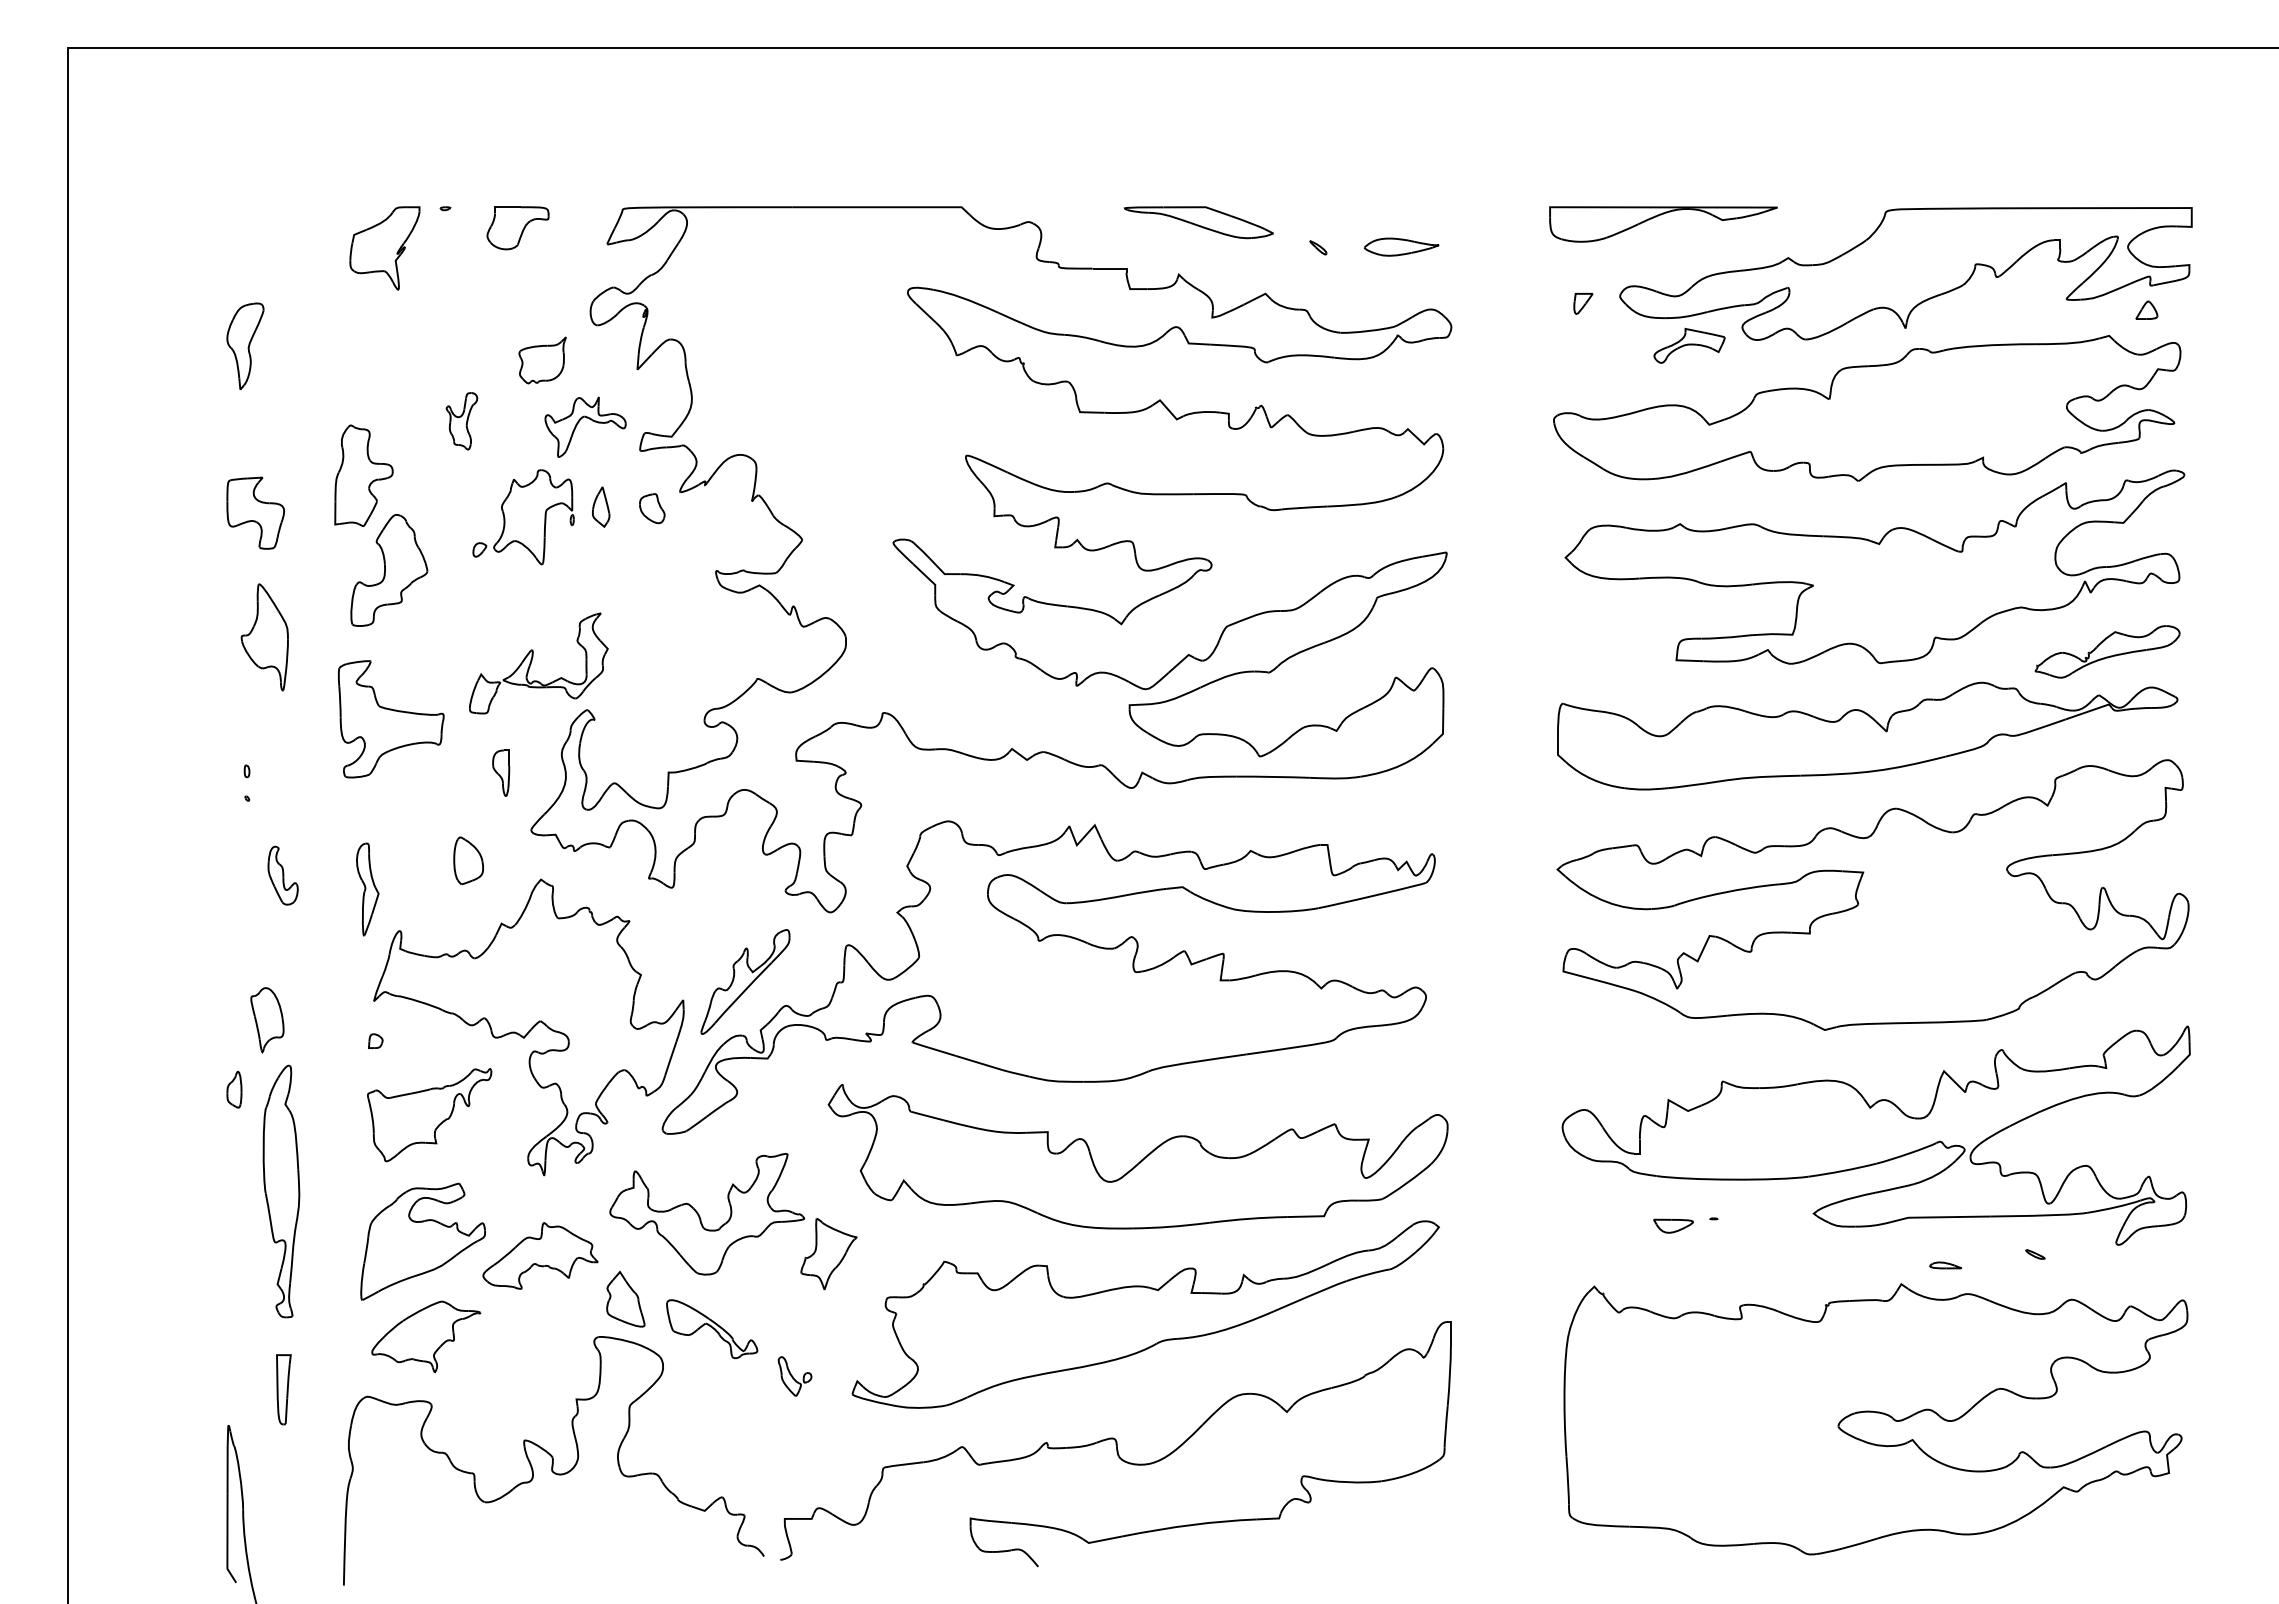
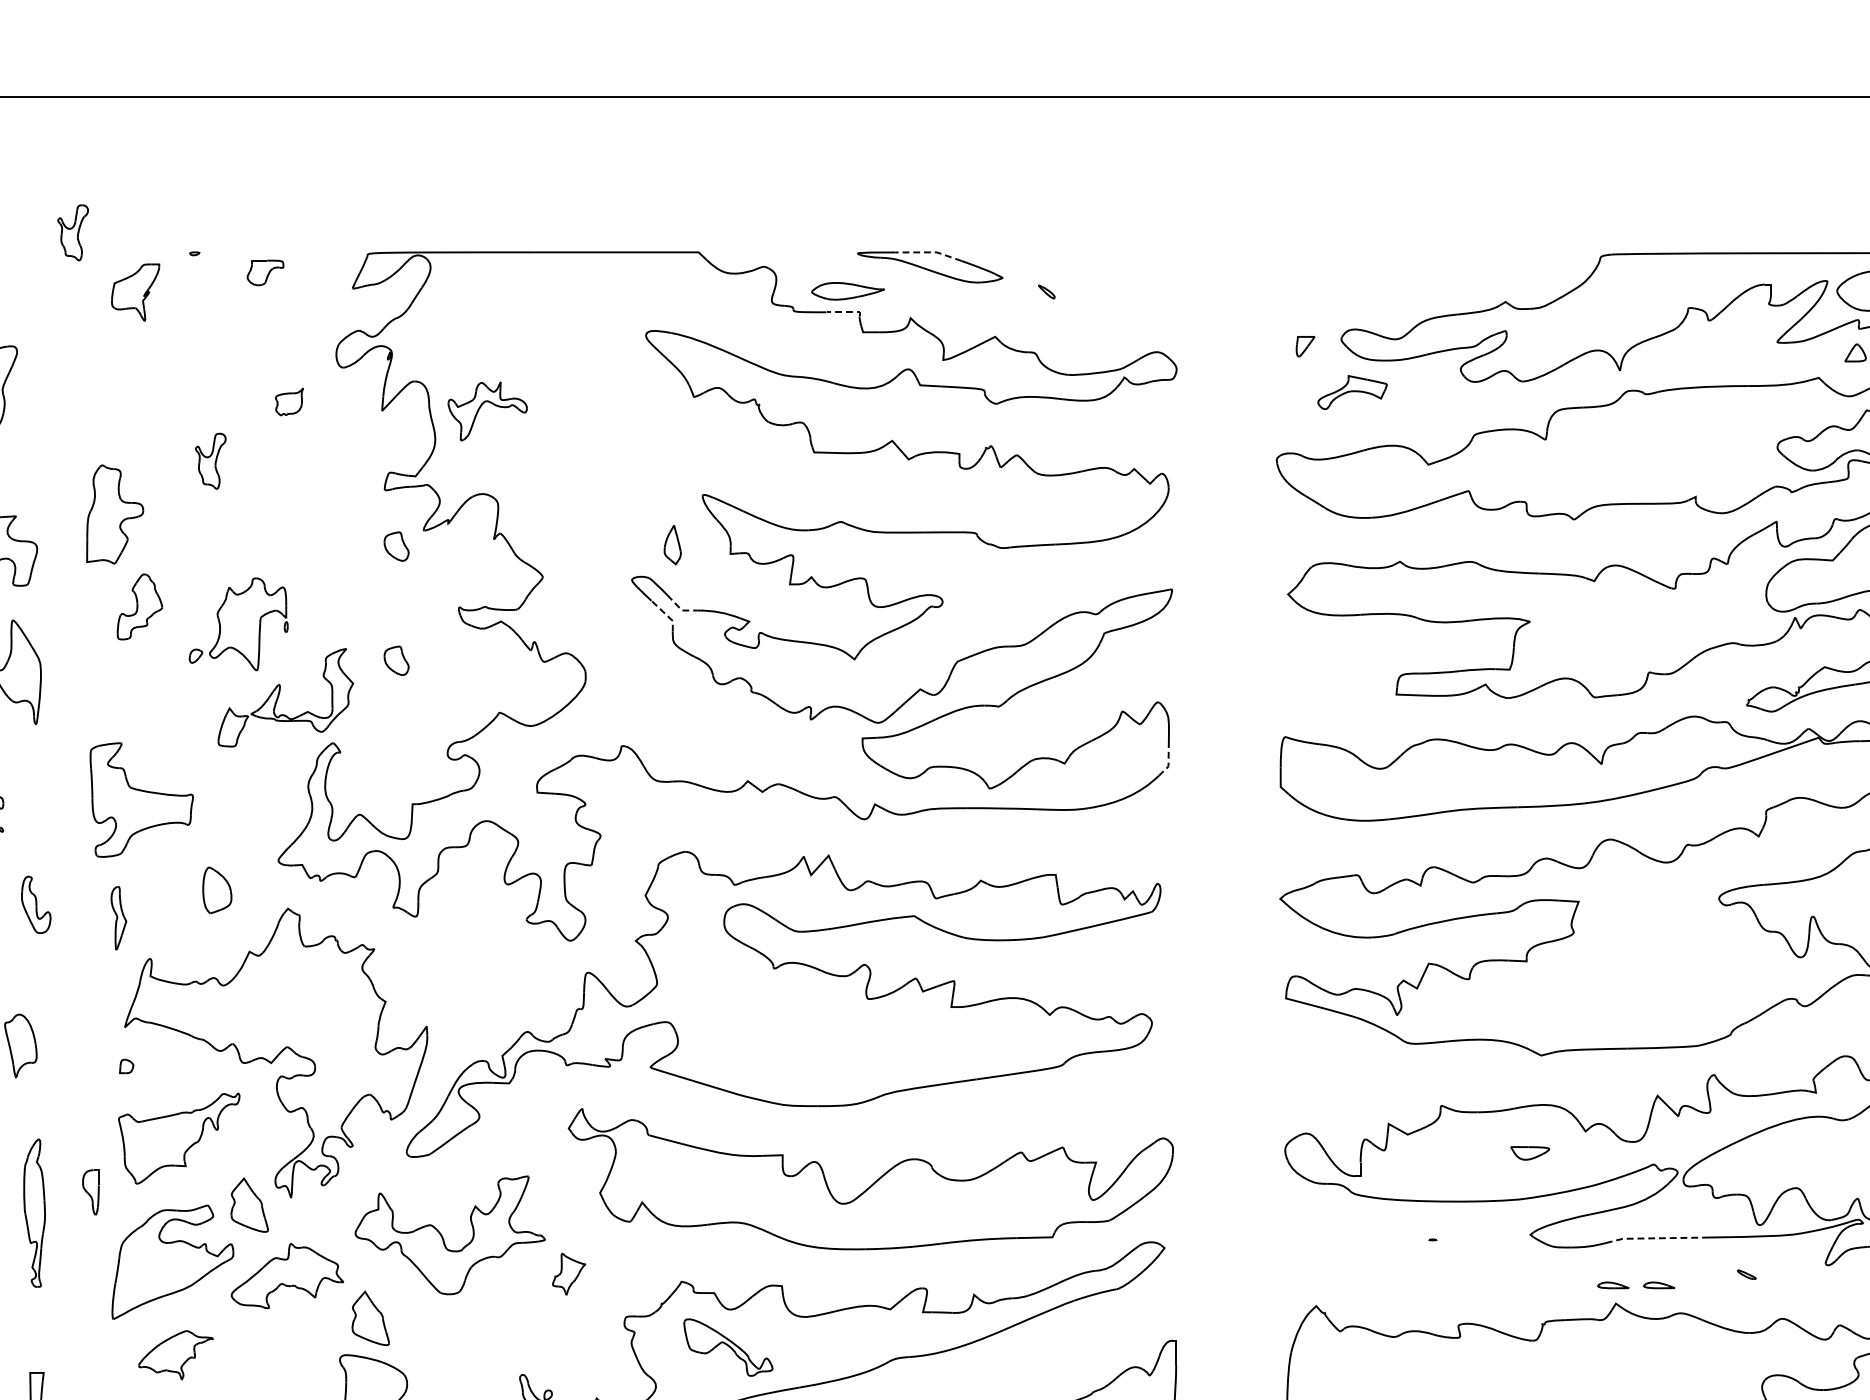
part: (320, 187) -> (72, 233), added
line: (1197, 207) -> (928, 252), solid -> dashed
part: (1661, 215) -> (1381, 260), removed
part: (517, 228) -> (265, 273), size x0.6
part: (1401, 246) -> (847, 290), moved
part: (384, 248) -> (135, 292), size x0.7
line: (1112, 268) -> (845, 312), solid -> dashed
part: (1689, 345) -> (1352, 392), moved
part: (542, 360) -> (289, 401), size x0.6
part: (579, 422) -> (481, 406), moved
part: (601, 506) -> (673, 544), moved
part: (523, 517) -> (238, 624), moved
part: (389, 570) -> (140, 606), size x0.6
line: (943, 572) -> (680, 608), solid -> dashed
line: (928, 578) -> (666, 614), solid -> dashed
part: (652, 625) -> (396, 660), added
part: (390, 719) -> (141, 800), moved
line: (1443, 728) -> (1168, 761), solid -> dashed
part: (501, 772) -> (91, 1191), moved
part: (367, 889) -> (118, 918), size x0.7
part: (745, 981) -> (487, 1008), removed
part: (501, 1182) -> (249, 1204), added
part: (281, 1191) -> (34, 1213), size x0.6
line: (1940, 1217) -> (1654, 1238), solid -> dashed
part: (1673, 1225) -> (1530, 1152), moved
part: (828, 1253) -> (568, 1273), size x0.6
part: (1898, 1265) -> (1613, 1285), added
part: (712, 1329) -> (728, 1347), moved
part: (426, 1336) -> (176, 1354), size x0.7

